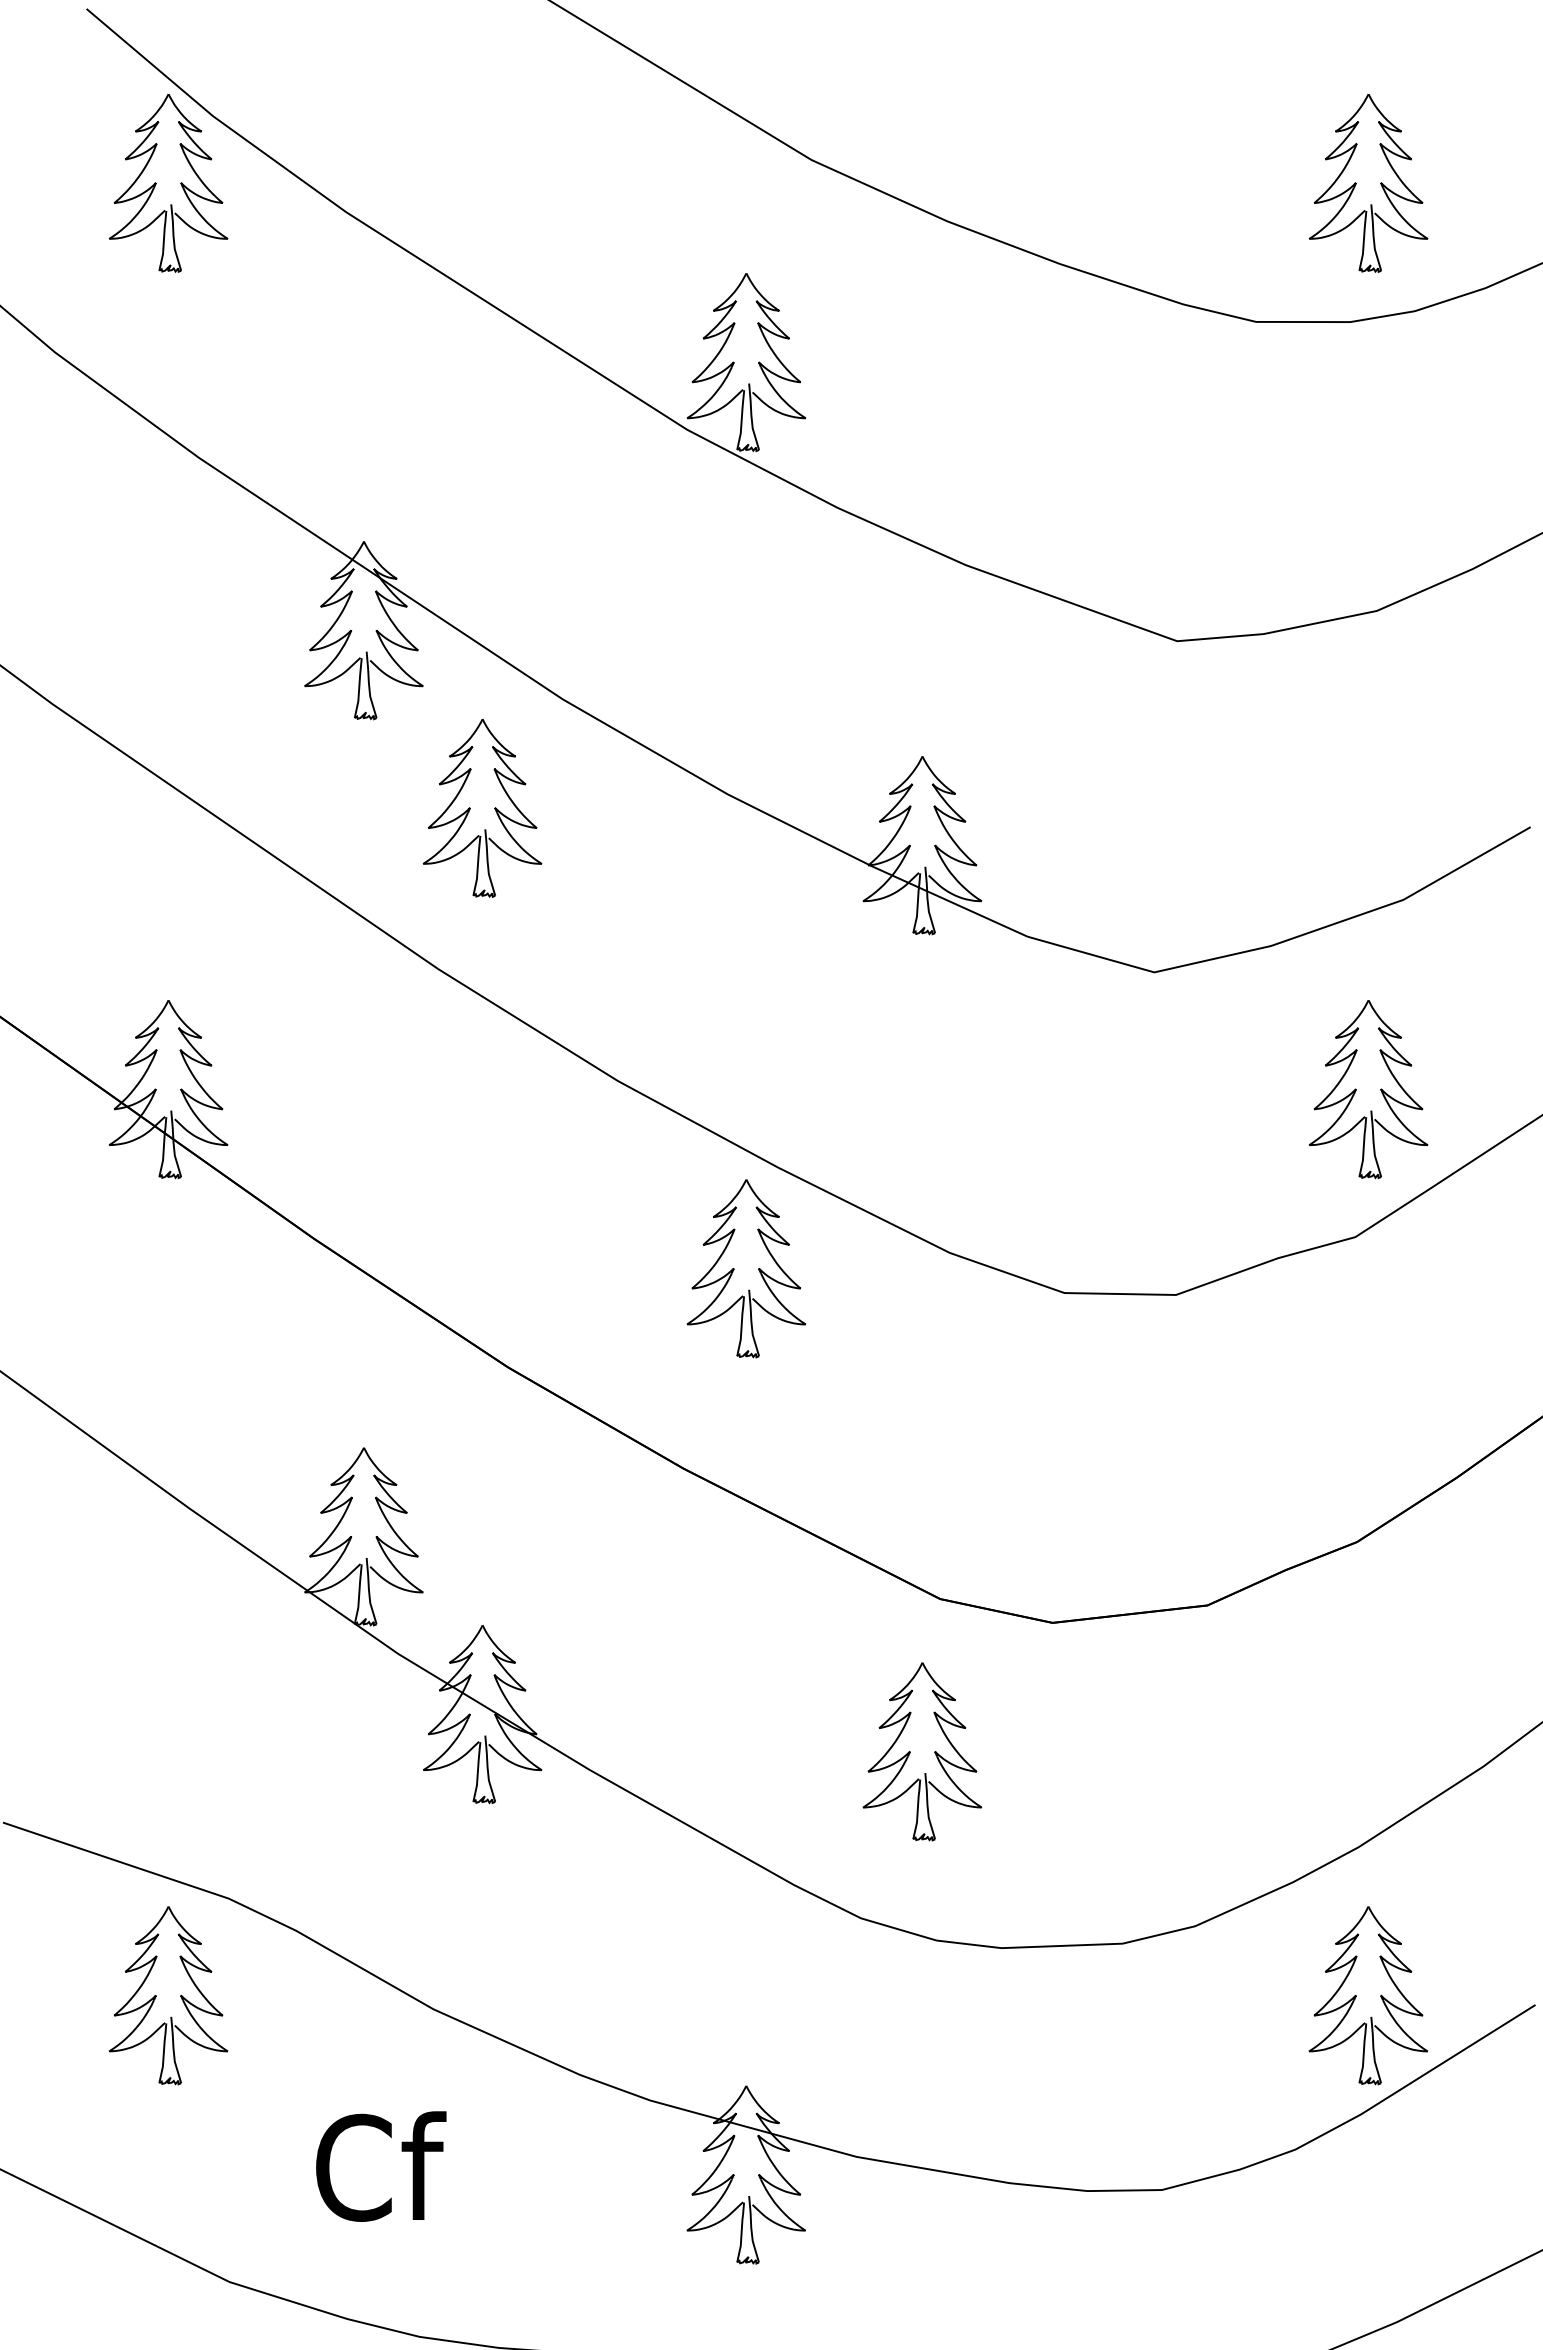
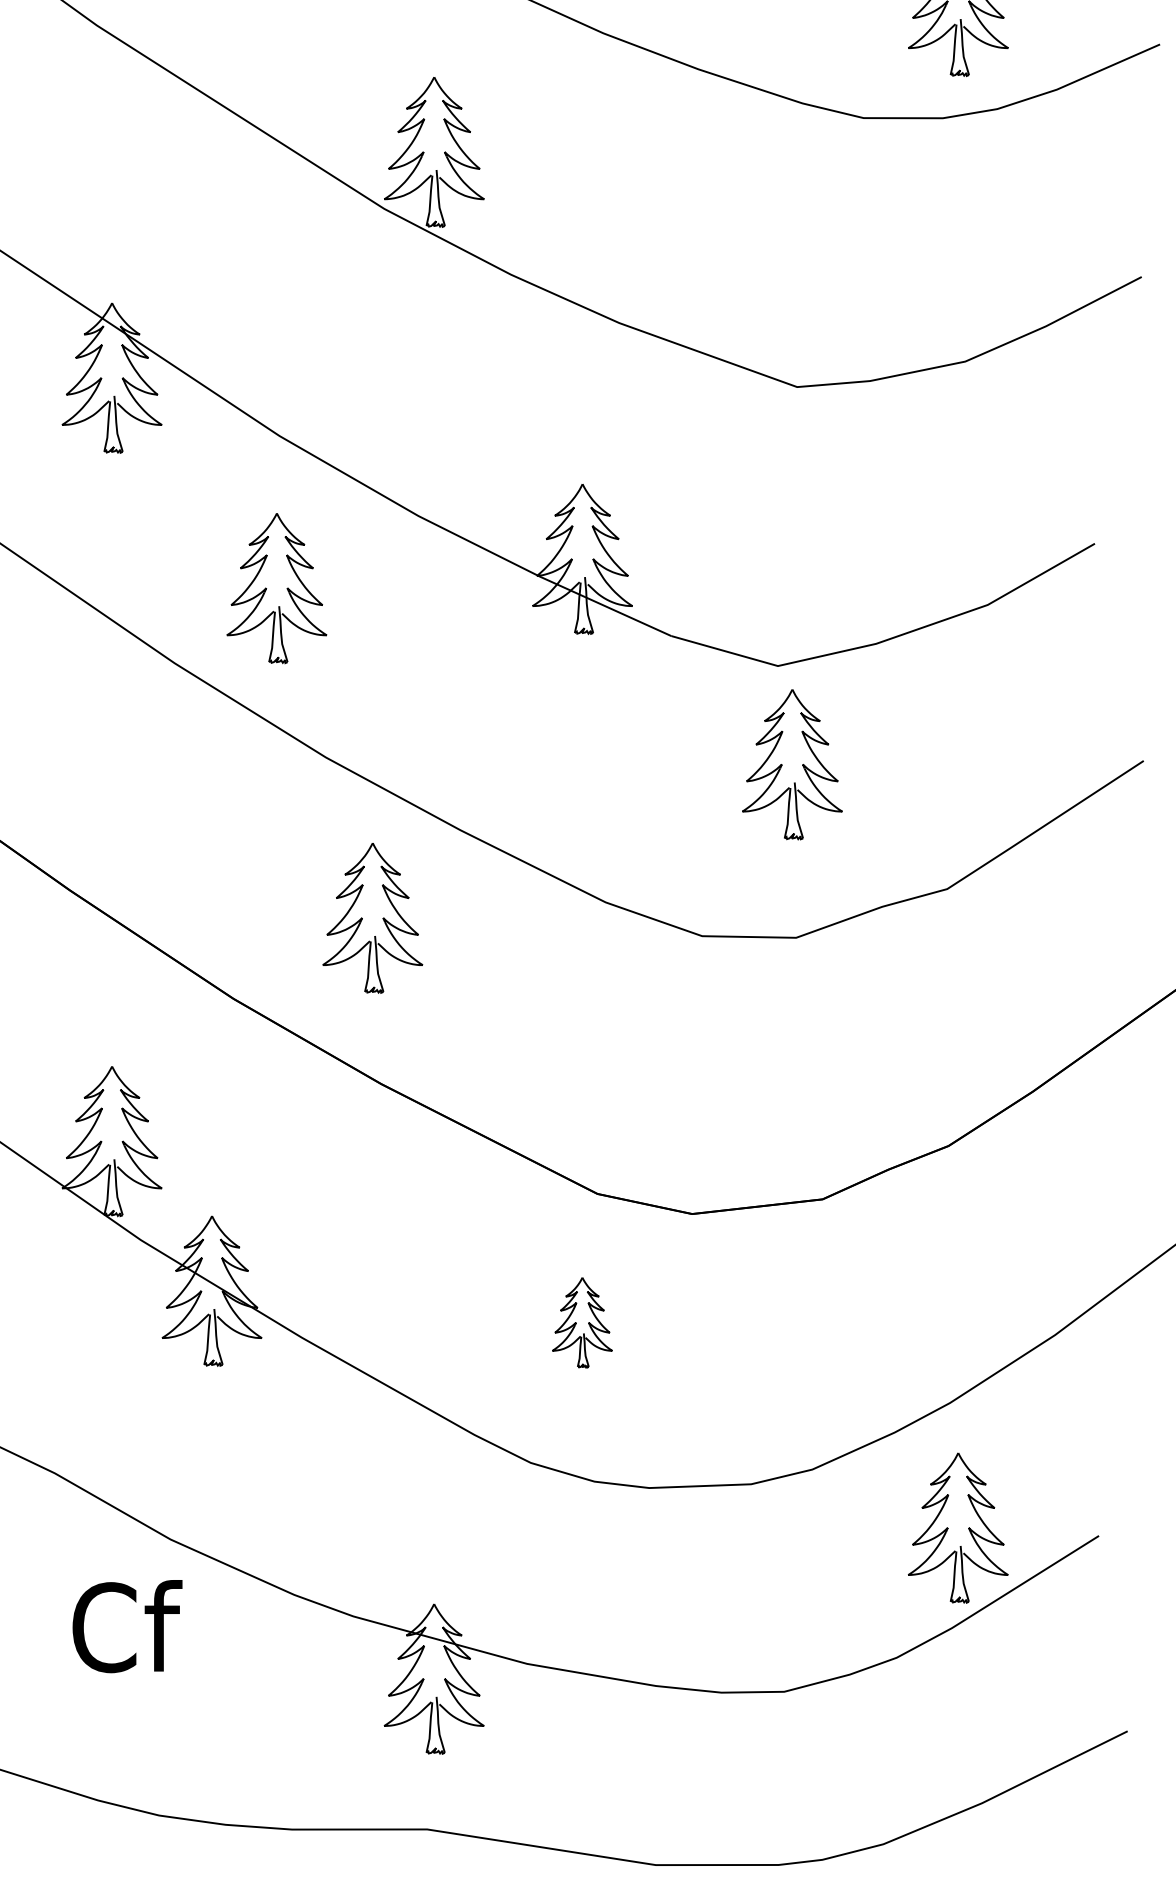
part: (482, 808) -> (276, 588), moved
part: (1368, 1089) -> (792, 764), moved
part: (734, 1268) -> (362, 918), moved
part: (921, 1751) -> (581, 1322), size x0.6
text: (381, 2166) -> (127, 1626), moved

